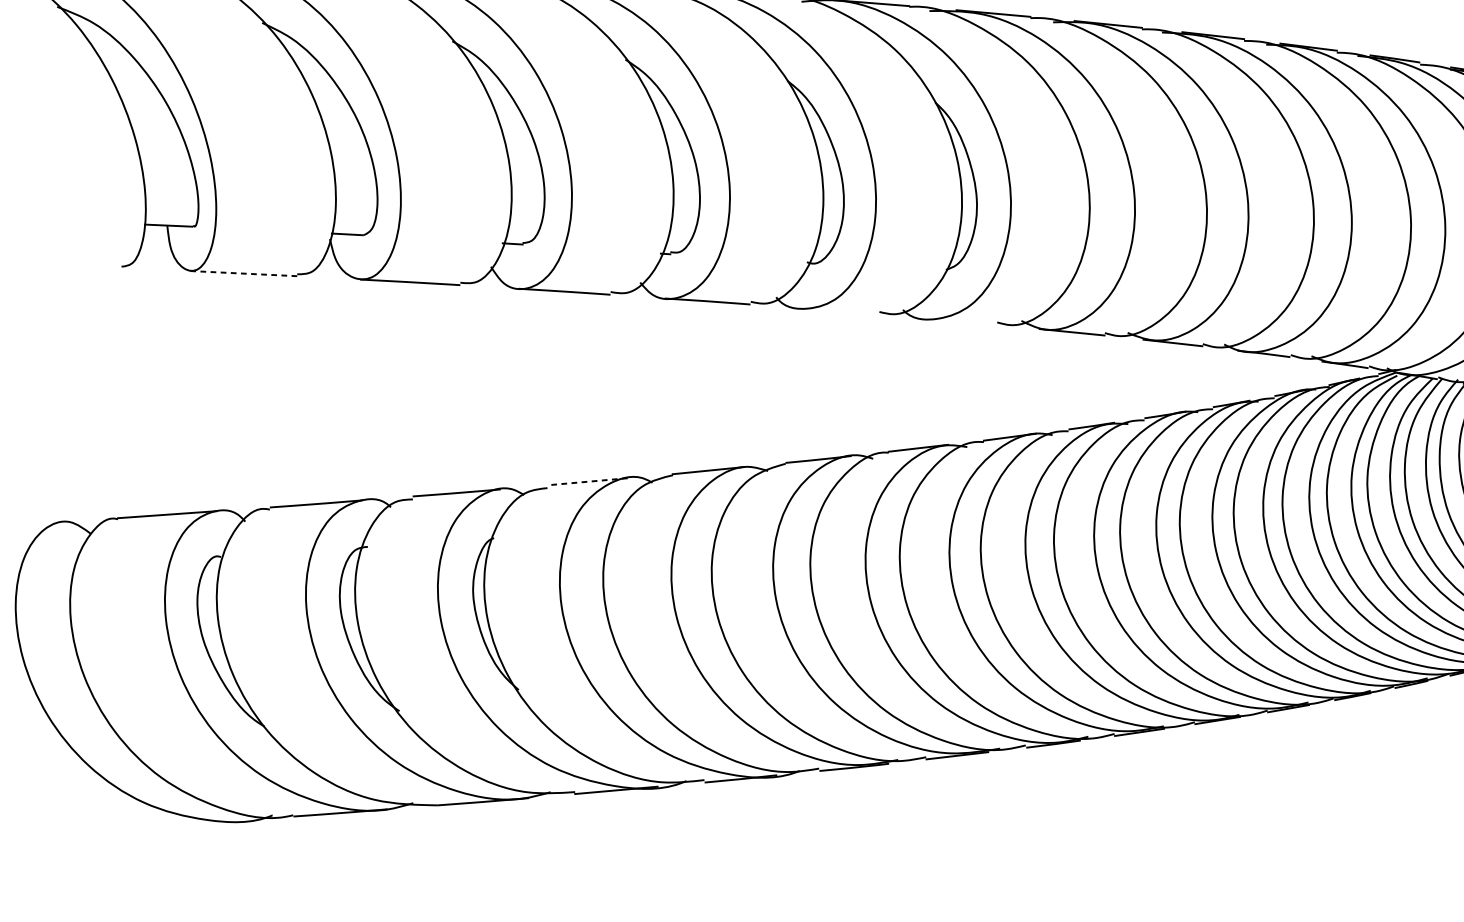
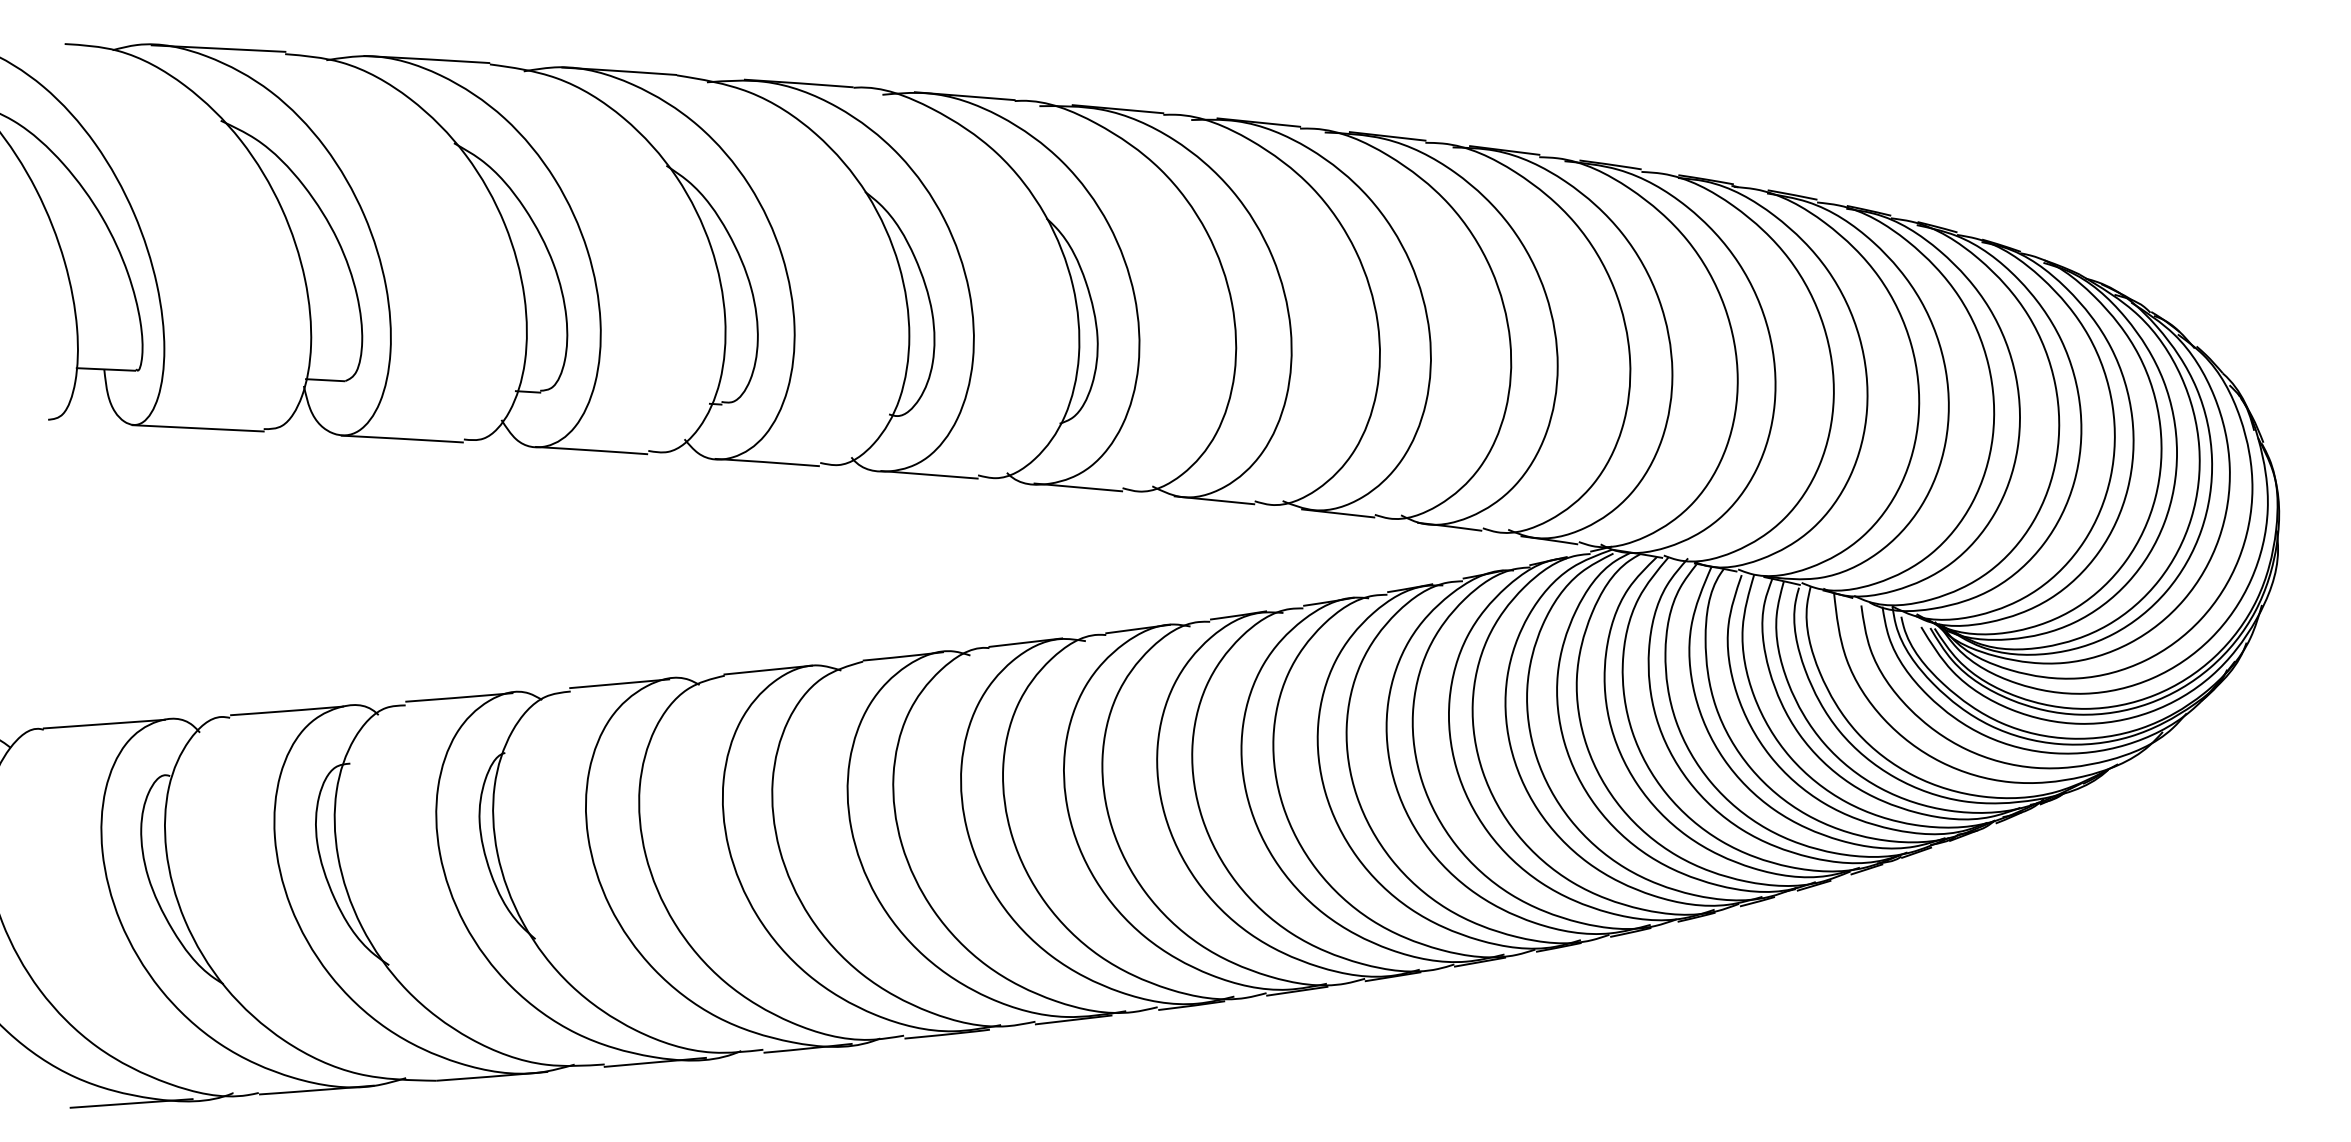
line: (244, 273) -> (198, 428), dashed -> solid
line: (839, 311) -> (929, 474), added
line: (961, 321) -> (1078, 487), added
line: (587, 481) -> (619, 683), dashed -> solid
line: (189, 823) -> (131, 1103), added

